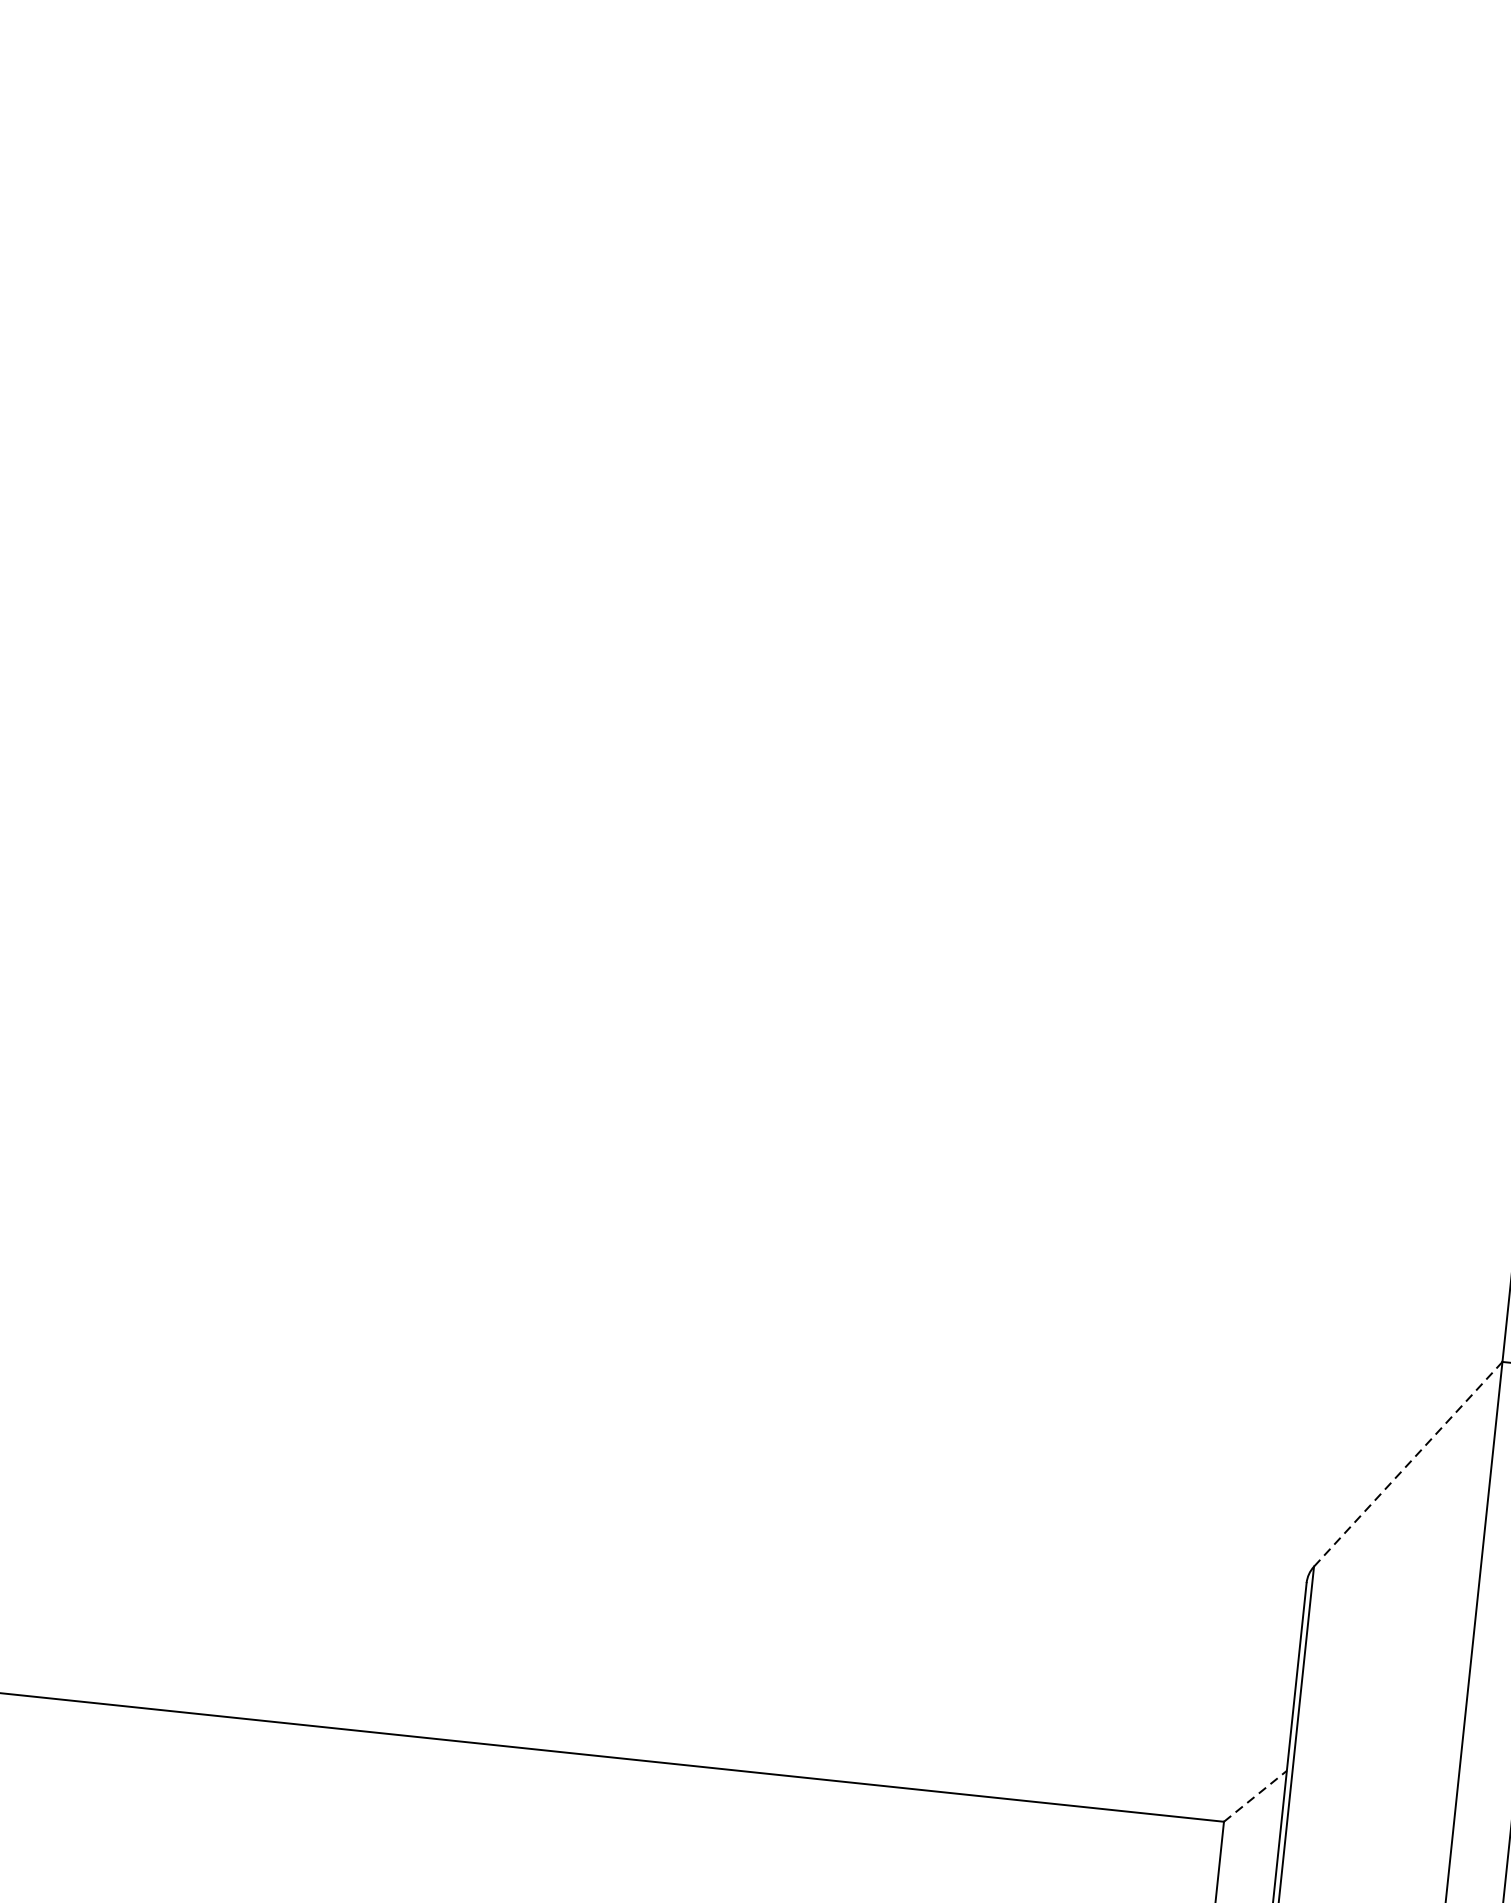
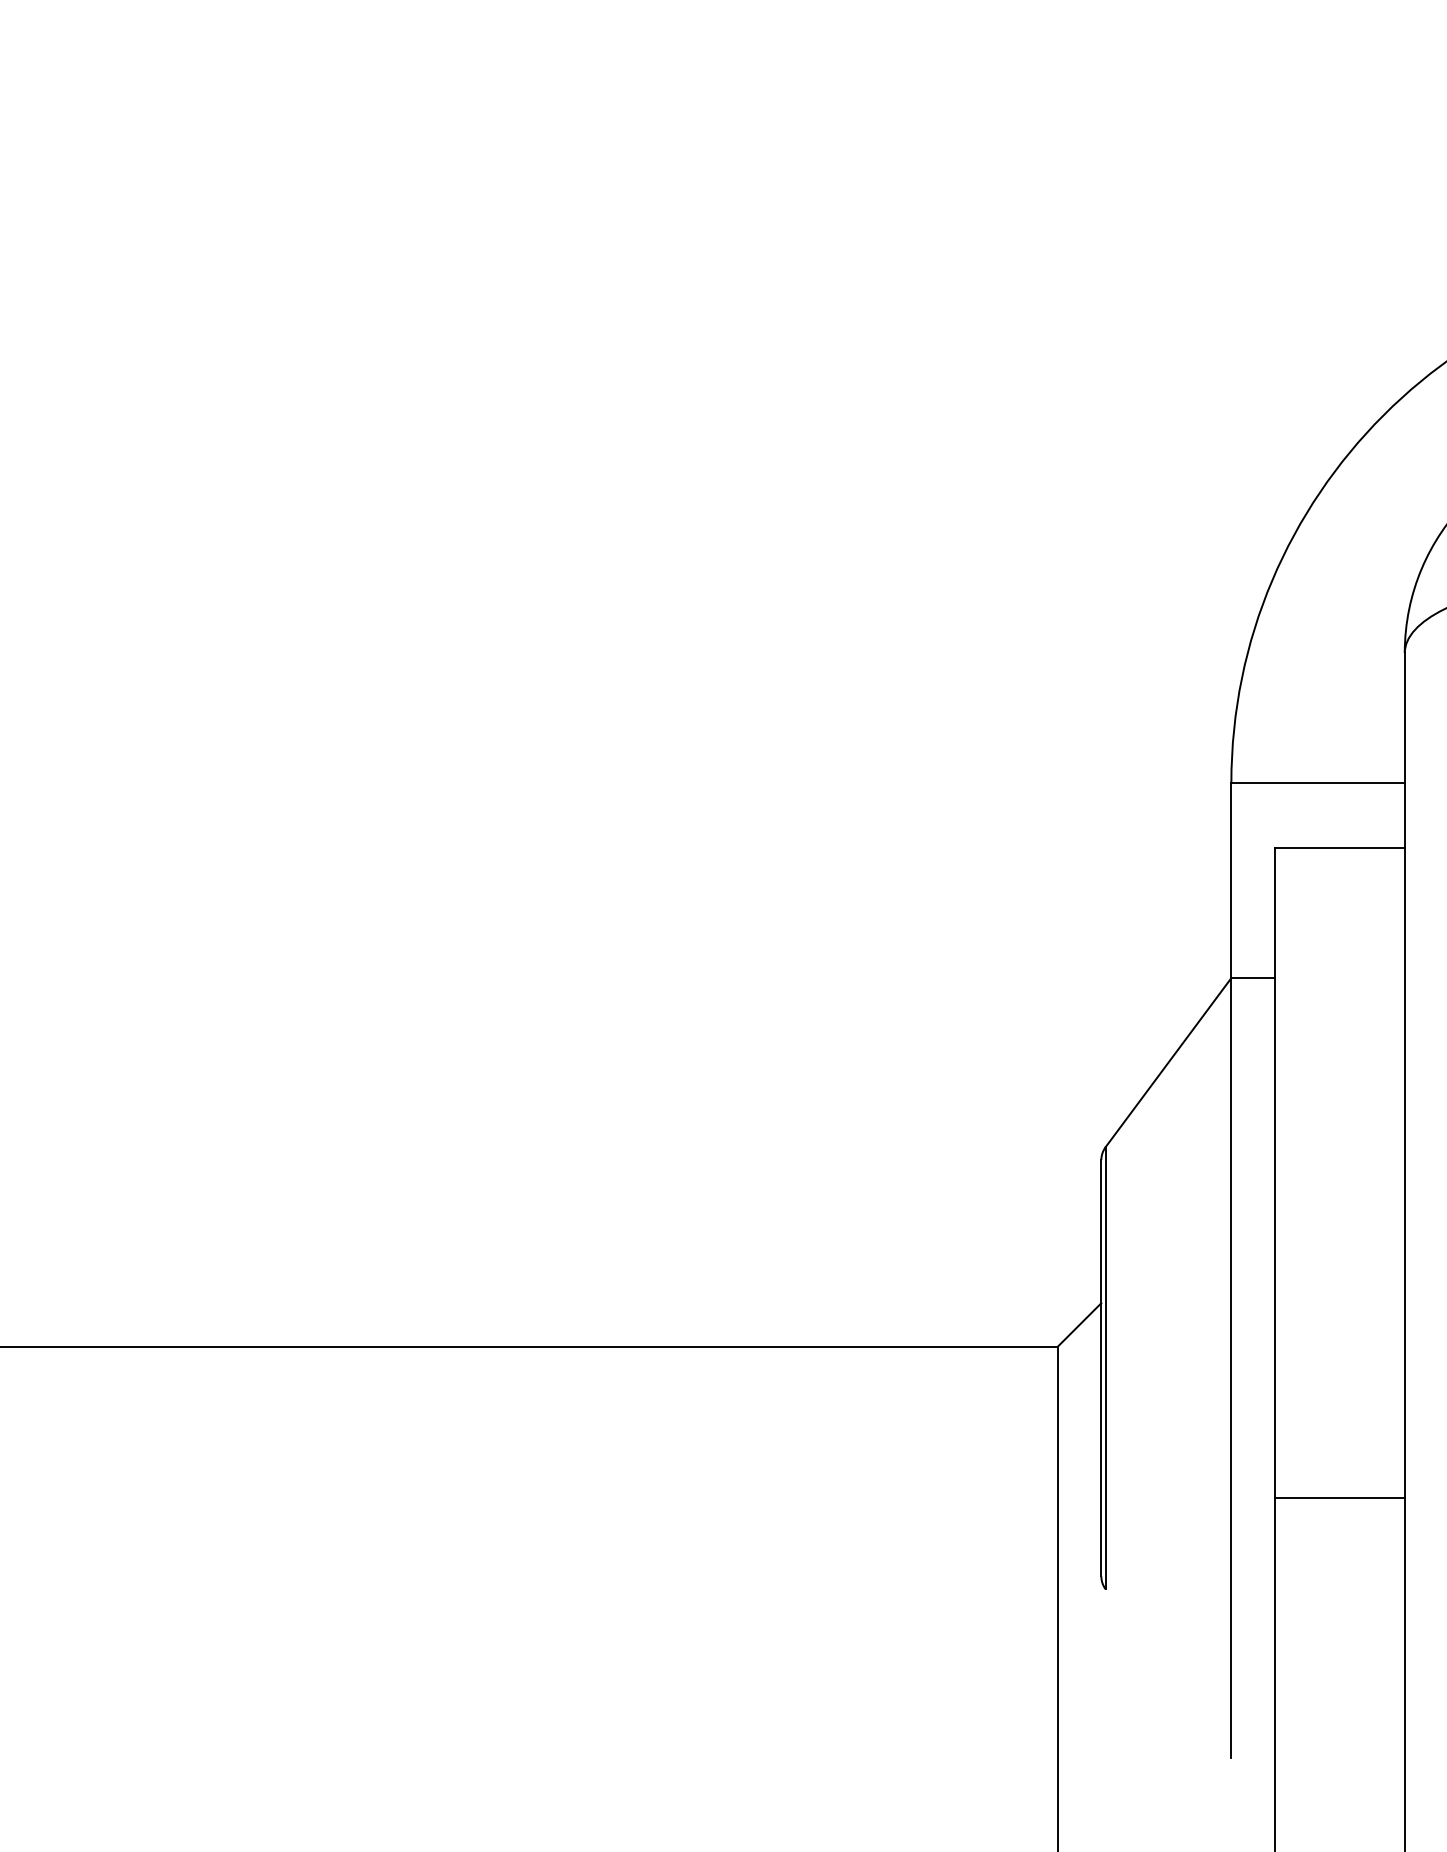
line: (1408, 1464) -> (1168, 1062), dashed -> solid
line: (1255, 1795) -> (1079, 1324), dashed -> solid

